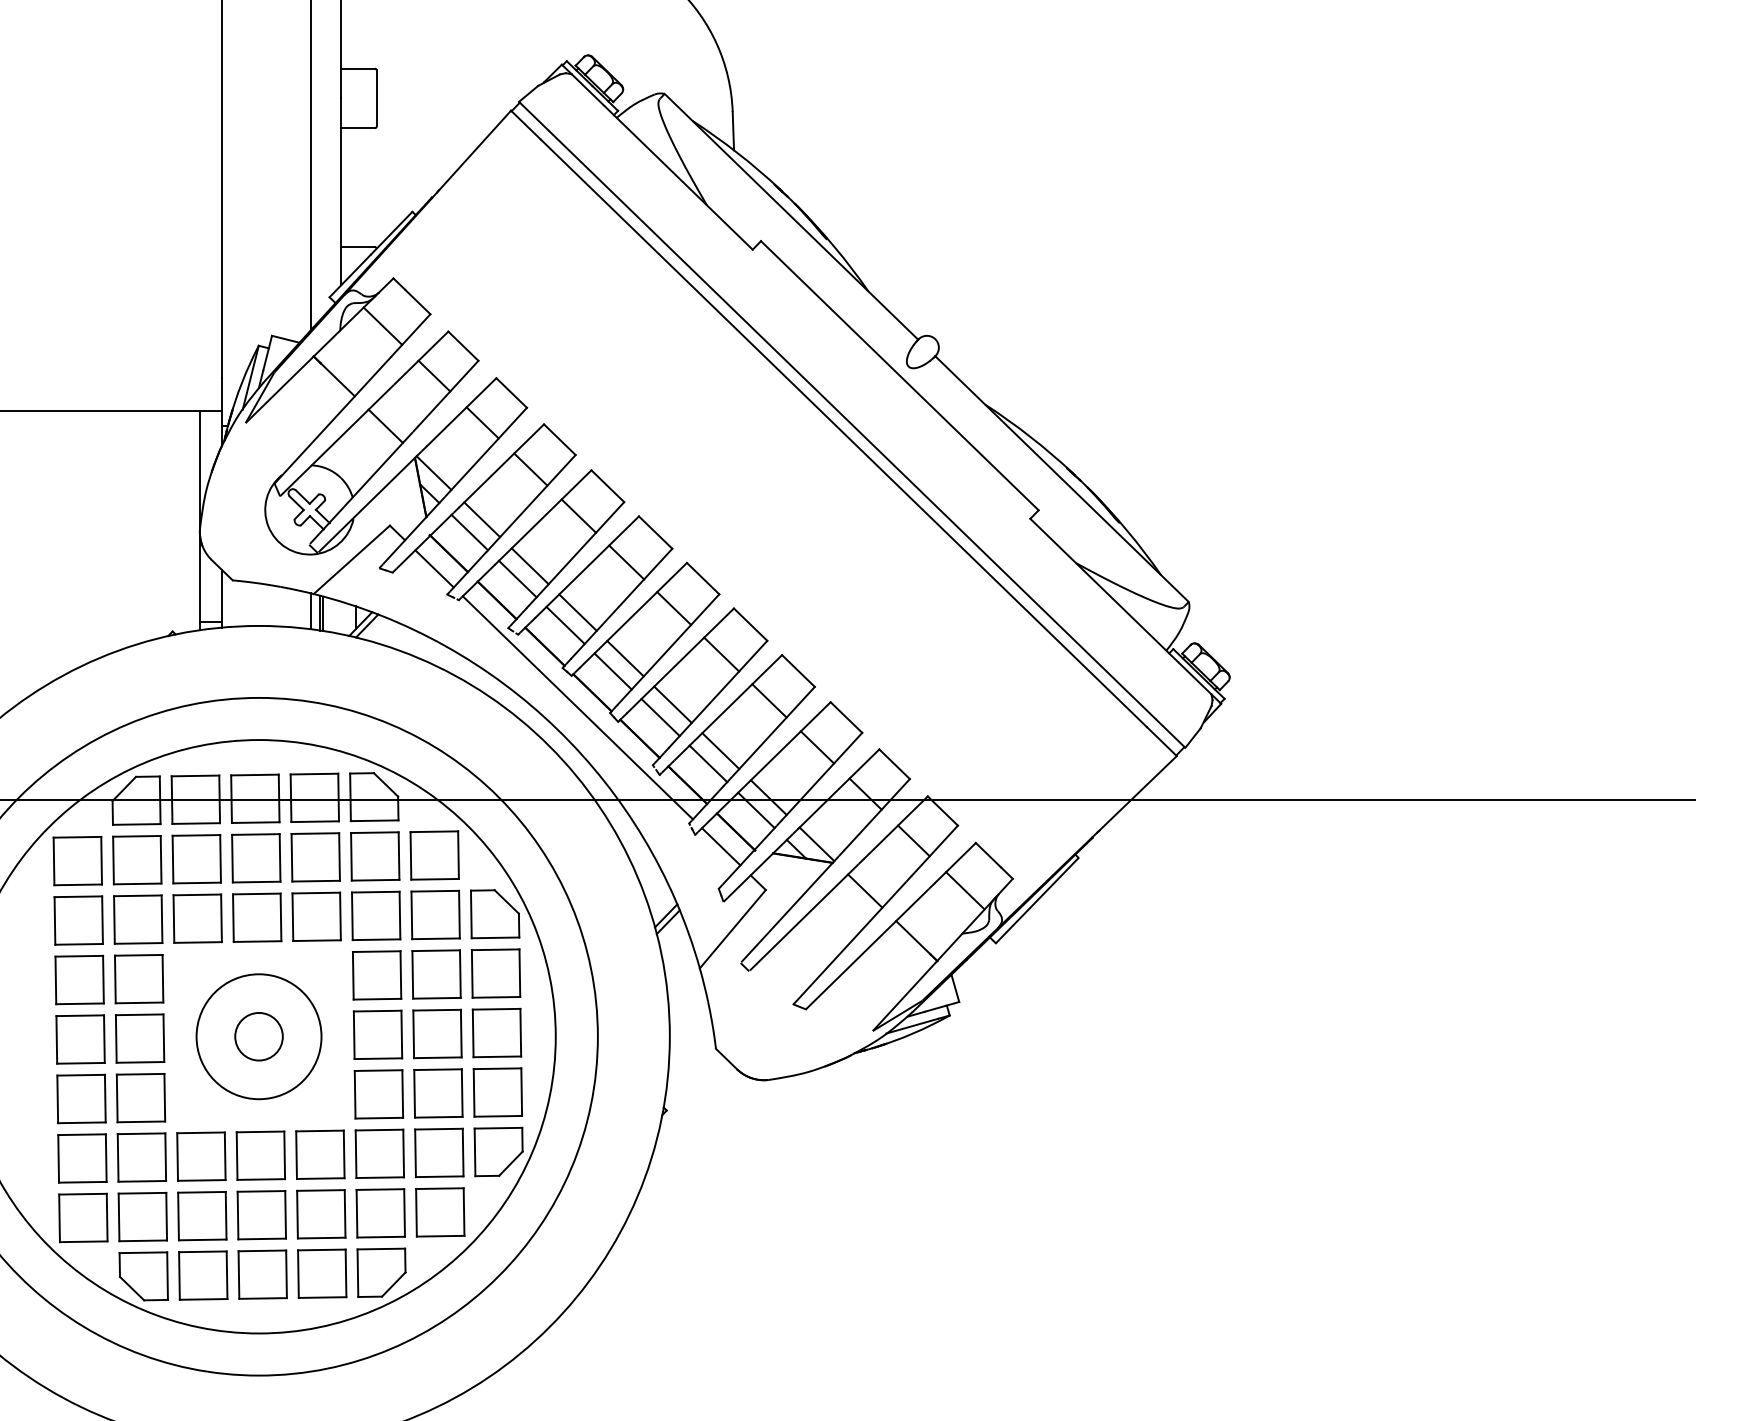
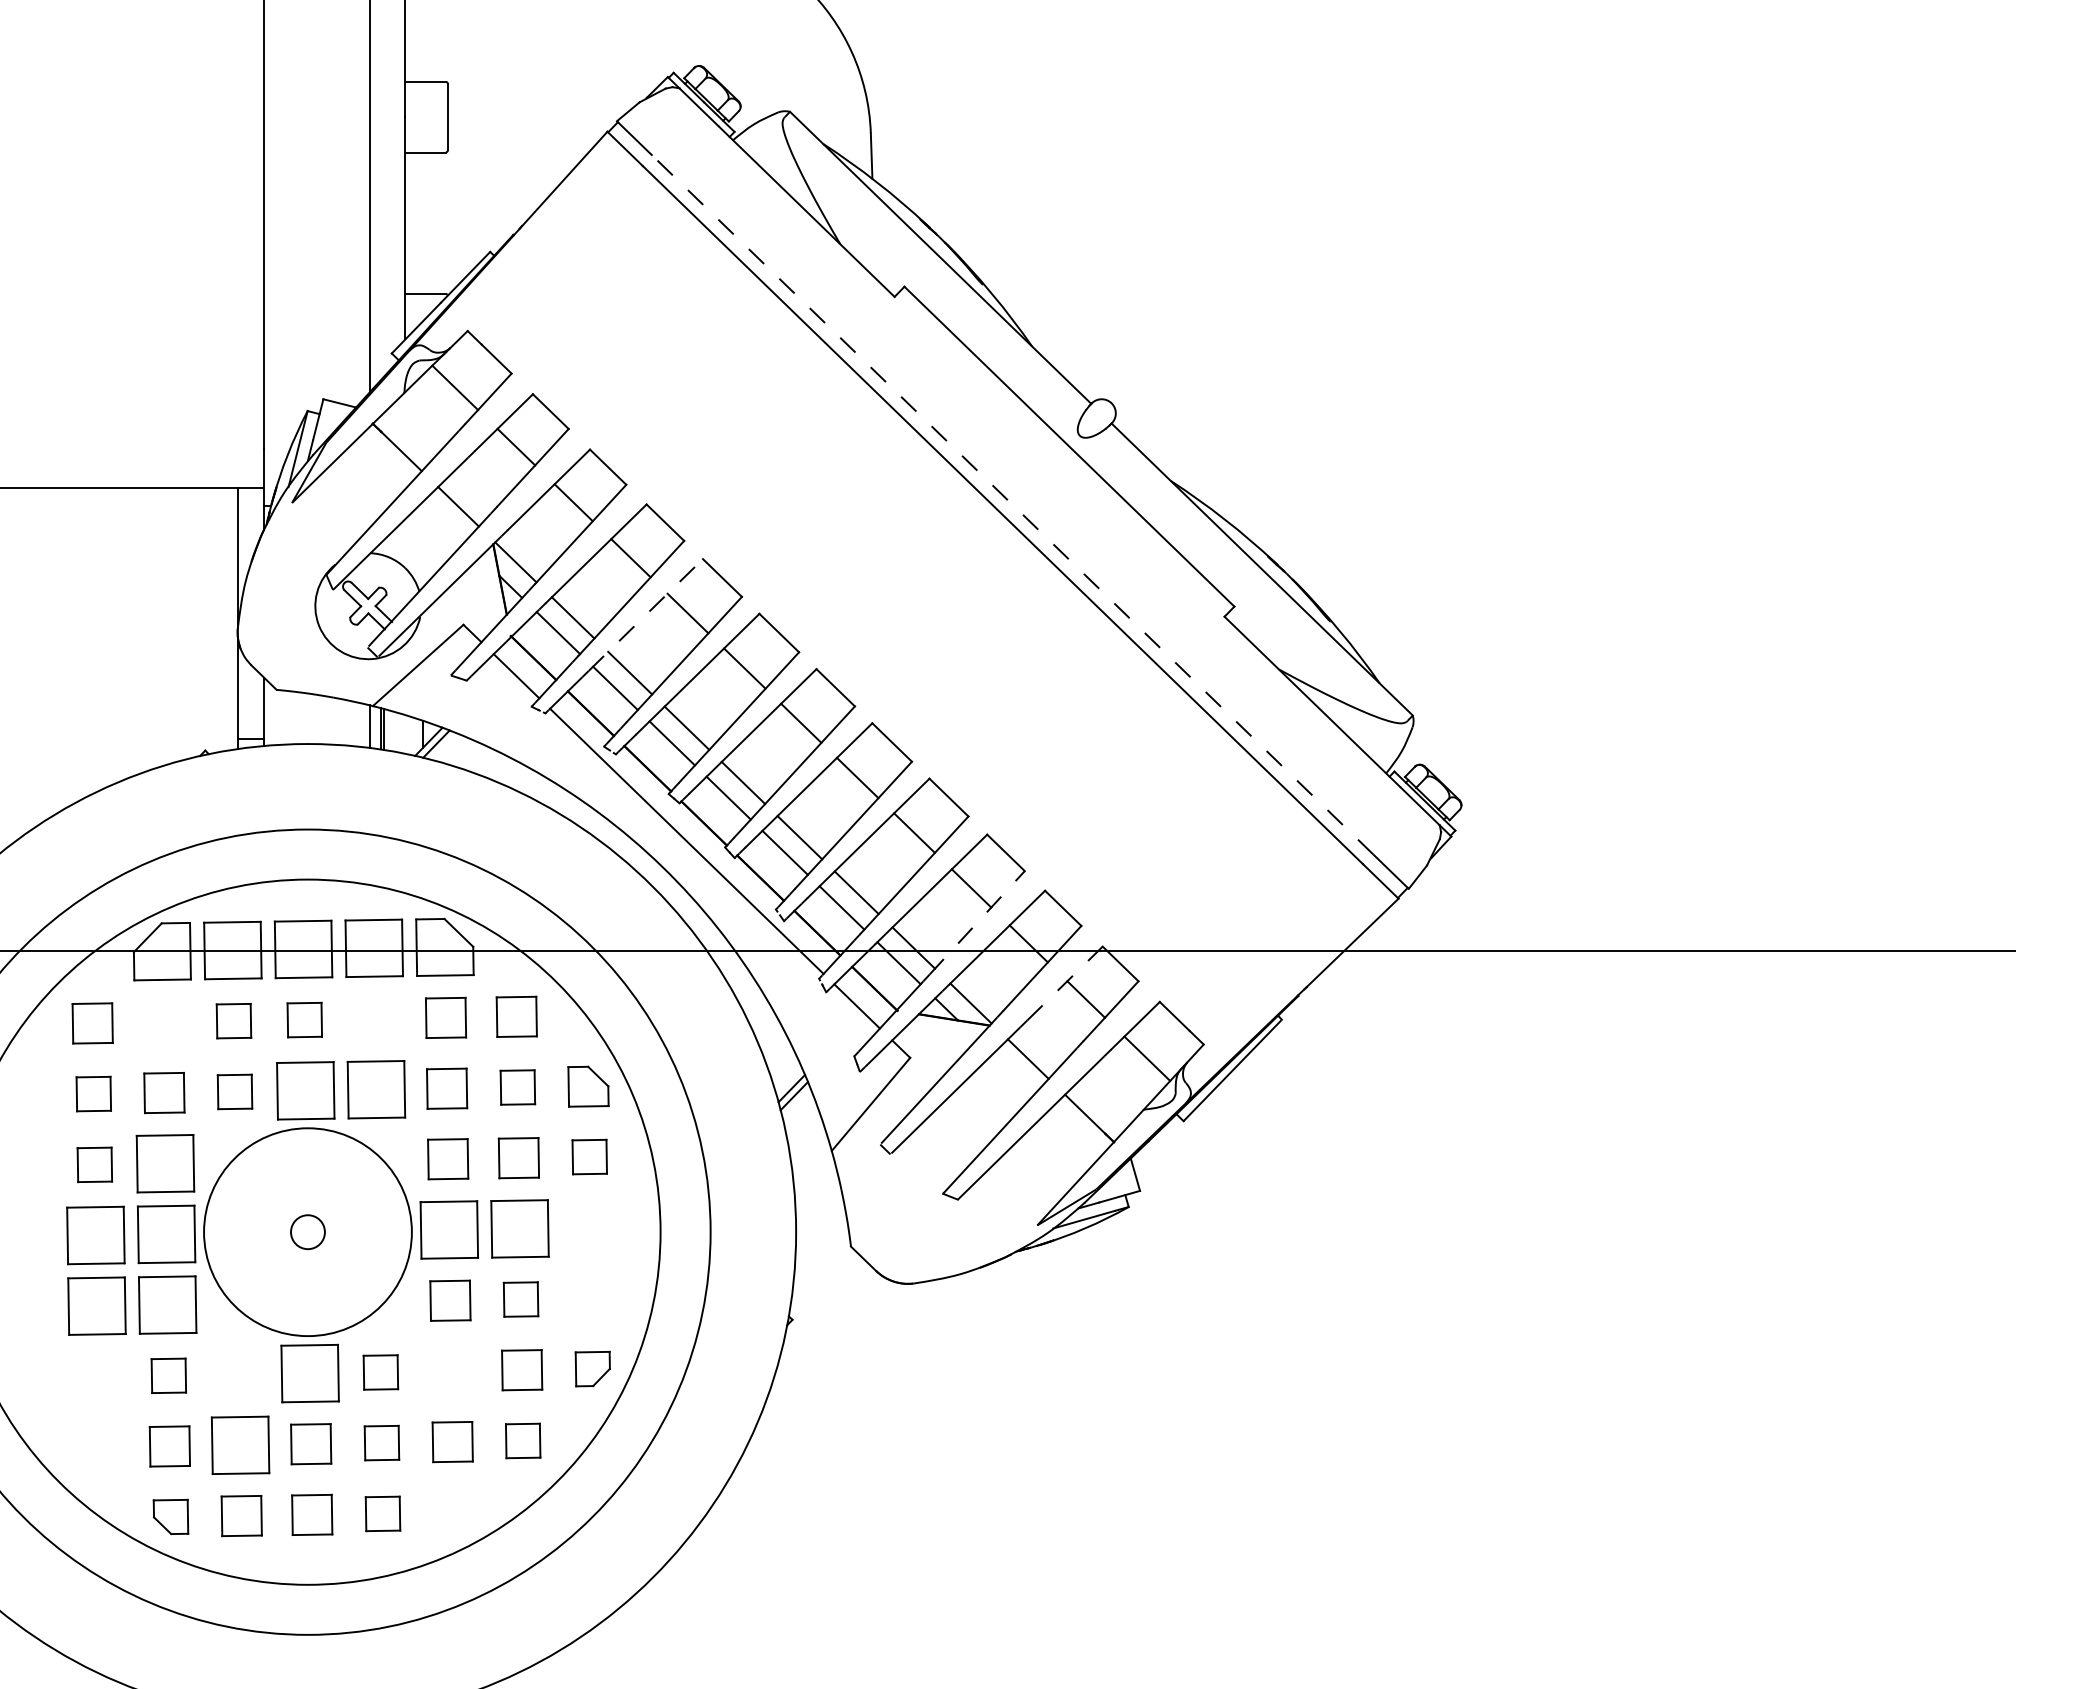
line: (851, 425) -> (1012, 505), solid -> dashed
line: (543, 516) -> (645, 614), solid -> dashed
line: (822, 776) -> (977, 922), solid -> dashed
line: (896, 827) -> (1065, 983), solid -> dashed
part: (434, 855) -> (516, 1016), size x0.7
part: (315, 856) -> (374, 1018), removed
part: (374, 856) -> (445, 1017), size x0.7
part: (256, 857) -> (304, 1019), size x0.6
part: (196, 858) -> (233, 1020), size x0.6
part: (136, 859) -> (162, 1021), removed
part: (77, 861) -> (92, 1023), size x0.7
part: (435, 914) -> (517, 1087), size x0.6
part: (495, 914) -> (588, 1086), size x0.7
part: (375, 915) -> (446, 1088), size x0.7
part: (197, 918) -> (234, 1091), size x0.6
part: (138, 919) -> (164, 1092), size x0.7
part: (78, 920) -> (93, 1093), size x0.6
part: (436, 973) -> (518, 1157), size x0.7
part: (495, 973) -> (589, 1156), size x0.6
part: (376, 974) -> (447, 1158), size x0.7
part: (79, 979) -> (94, 1164), size x0.6
part: (496, 1032) -> (590, 1227), removed
circle: (258, 1036) -> (307, 1231), size x0.6
circle: (258, 1036) -> (307, 1231), size x1.4
part: (497, 1092) -> (591, 1298), removed
part: (437, 1093) -> (520, 1299), size x0.6
part: (378, 1094) -> (450, 1300), size x0.7
part: (498, 1151) -> (592, 1368), size x0.6
part: (438, 1152) -> (521, 1369), size x0.7
part: (379, 1153) -> (451, 1371), removed
part: (320, 1154) -> (380, 1372), size x0.6
part: (201, 1156) -> (239, 1374), removed
part: (141, 1157) -> (168, 1375), size x0.6
part: (81, 1158) -> (97, 1376), removed
part: (380, 1212) -> (452, 1441), size x0.7
part: (439, 1212) -> (522, 1440), size x0.6
part: (320, 1213) -> (381, 1442), size x0.6
part: (261, 1214) -> (310, 1443), size x0.7
part: (82, 1217) -> (98, 1447), removed
part: (142, 1217) -> (169, 1446), size x0.7
part: (381, 1272) -> (453, 1512), removed
part: (321, 1273) -> (382, 1513), size x0.6
part: (262, 1274) -> (311, 1514), size x0.7
part: (143, 1275) -> (170, 1516), size x0.6
part: (203, 1275) -> (241, 1515), size x0.7

